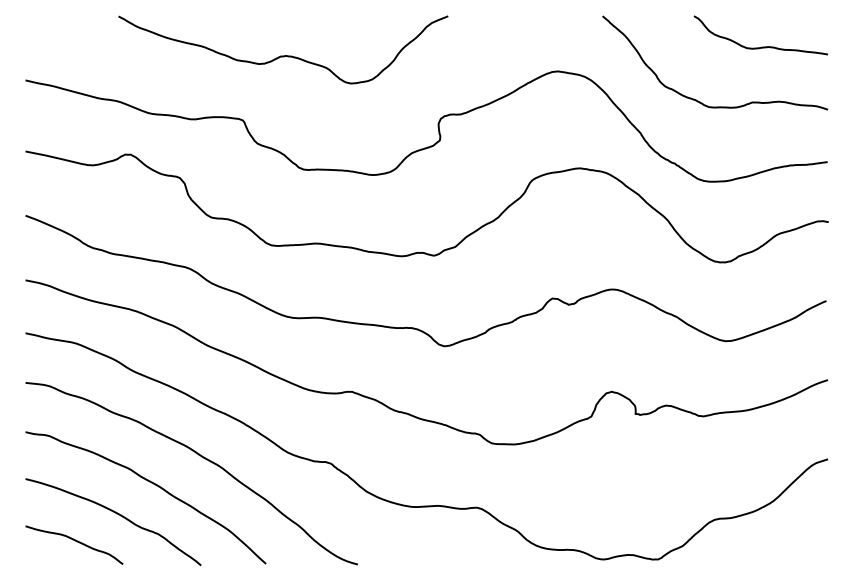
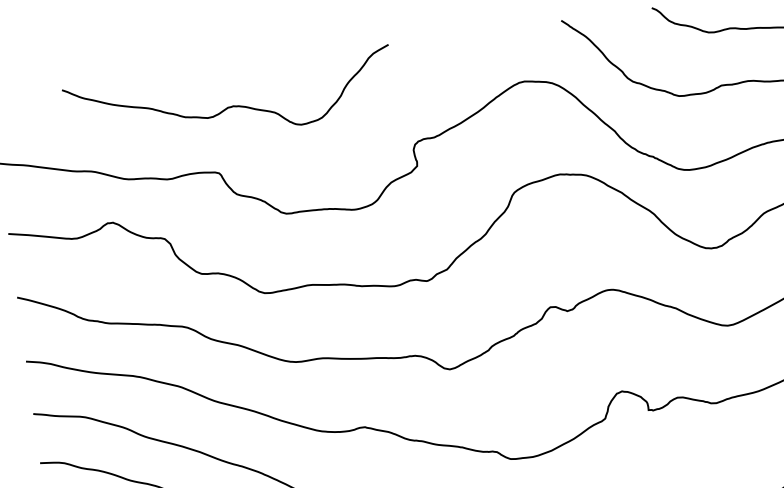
curve: (283, 55) -> (230, 106), moved

